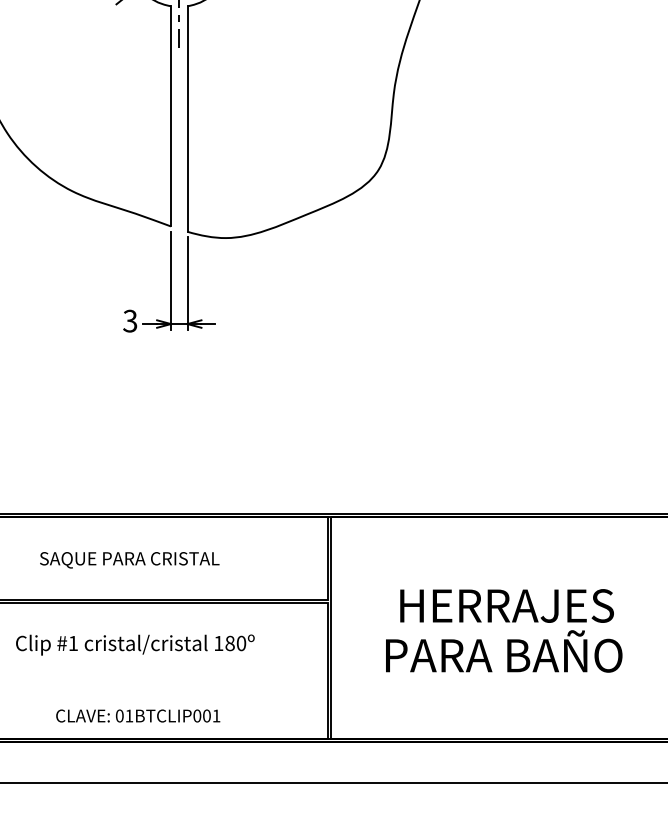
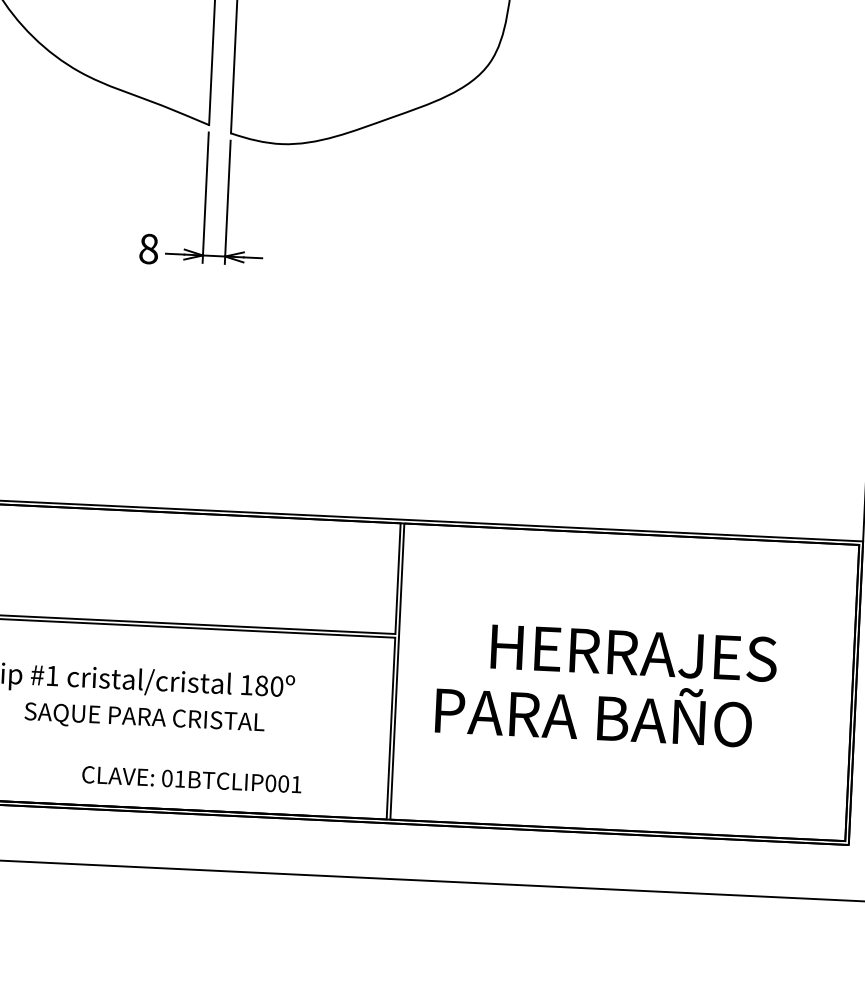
text: (130, 320) -> (149, 248), 3 -> 8
text: (129, 560) -> (144, 719), moved
text: (504, 651) -> (594, 712), moved
text: (138, 715) -> (192, 778), moved

